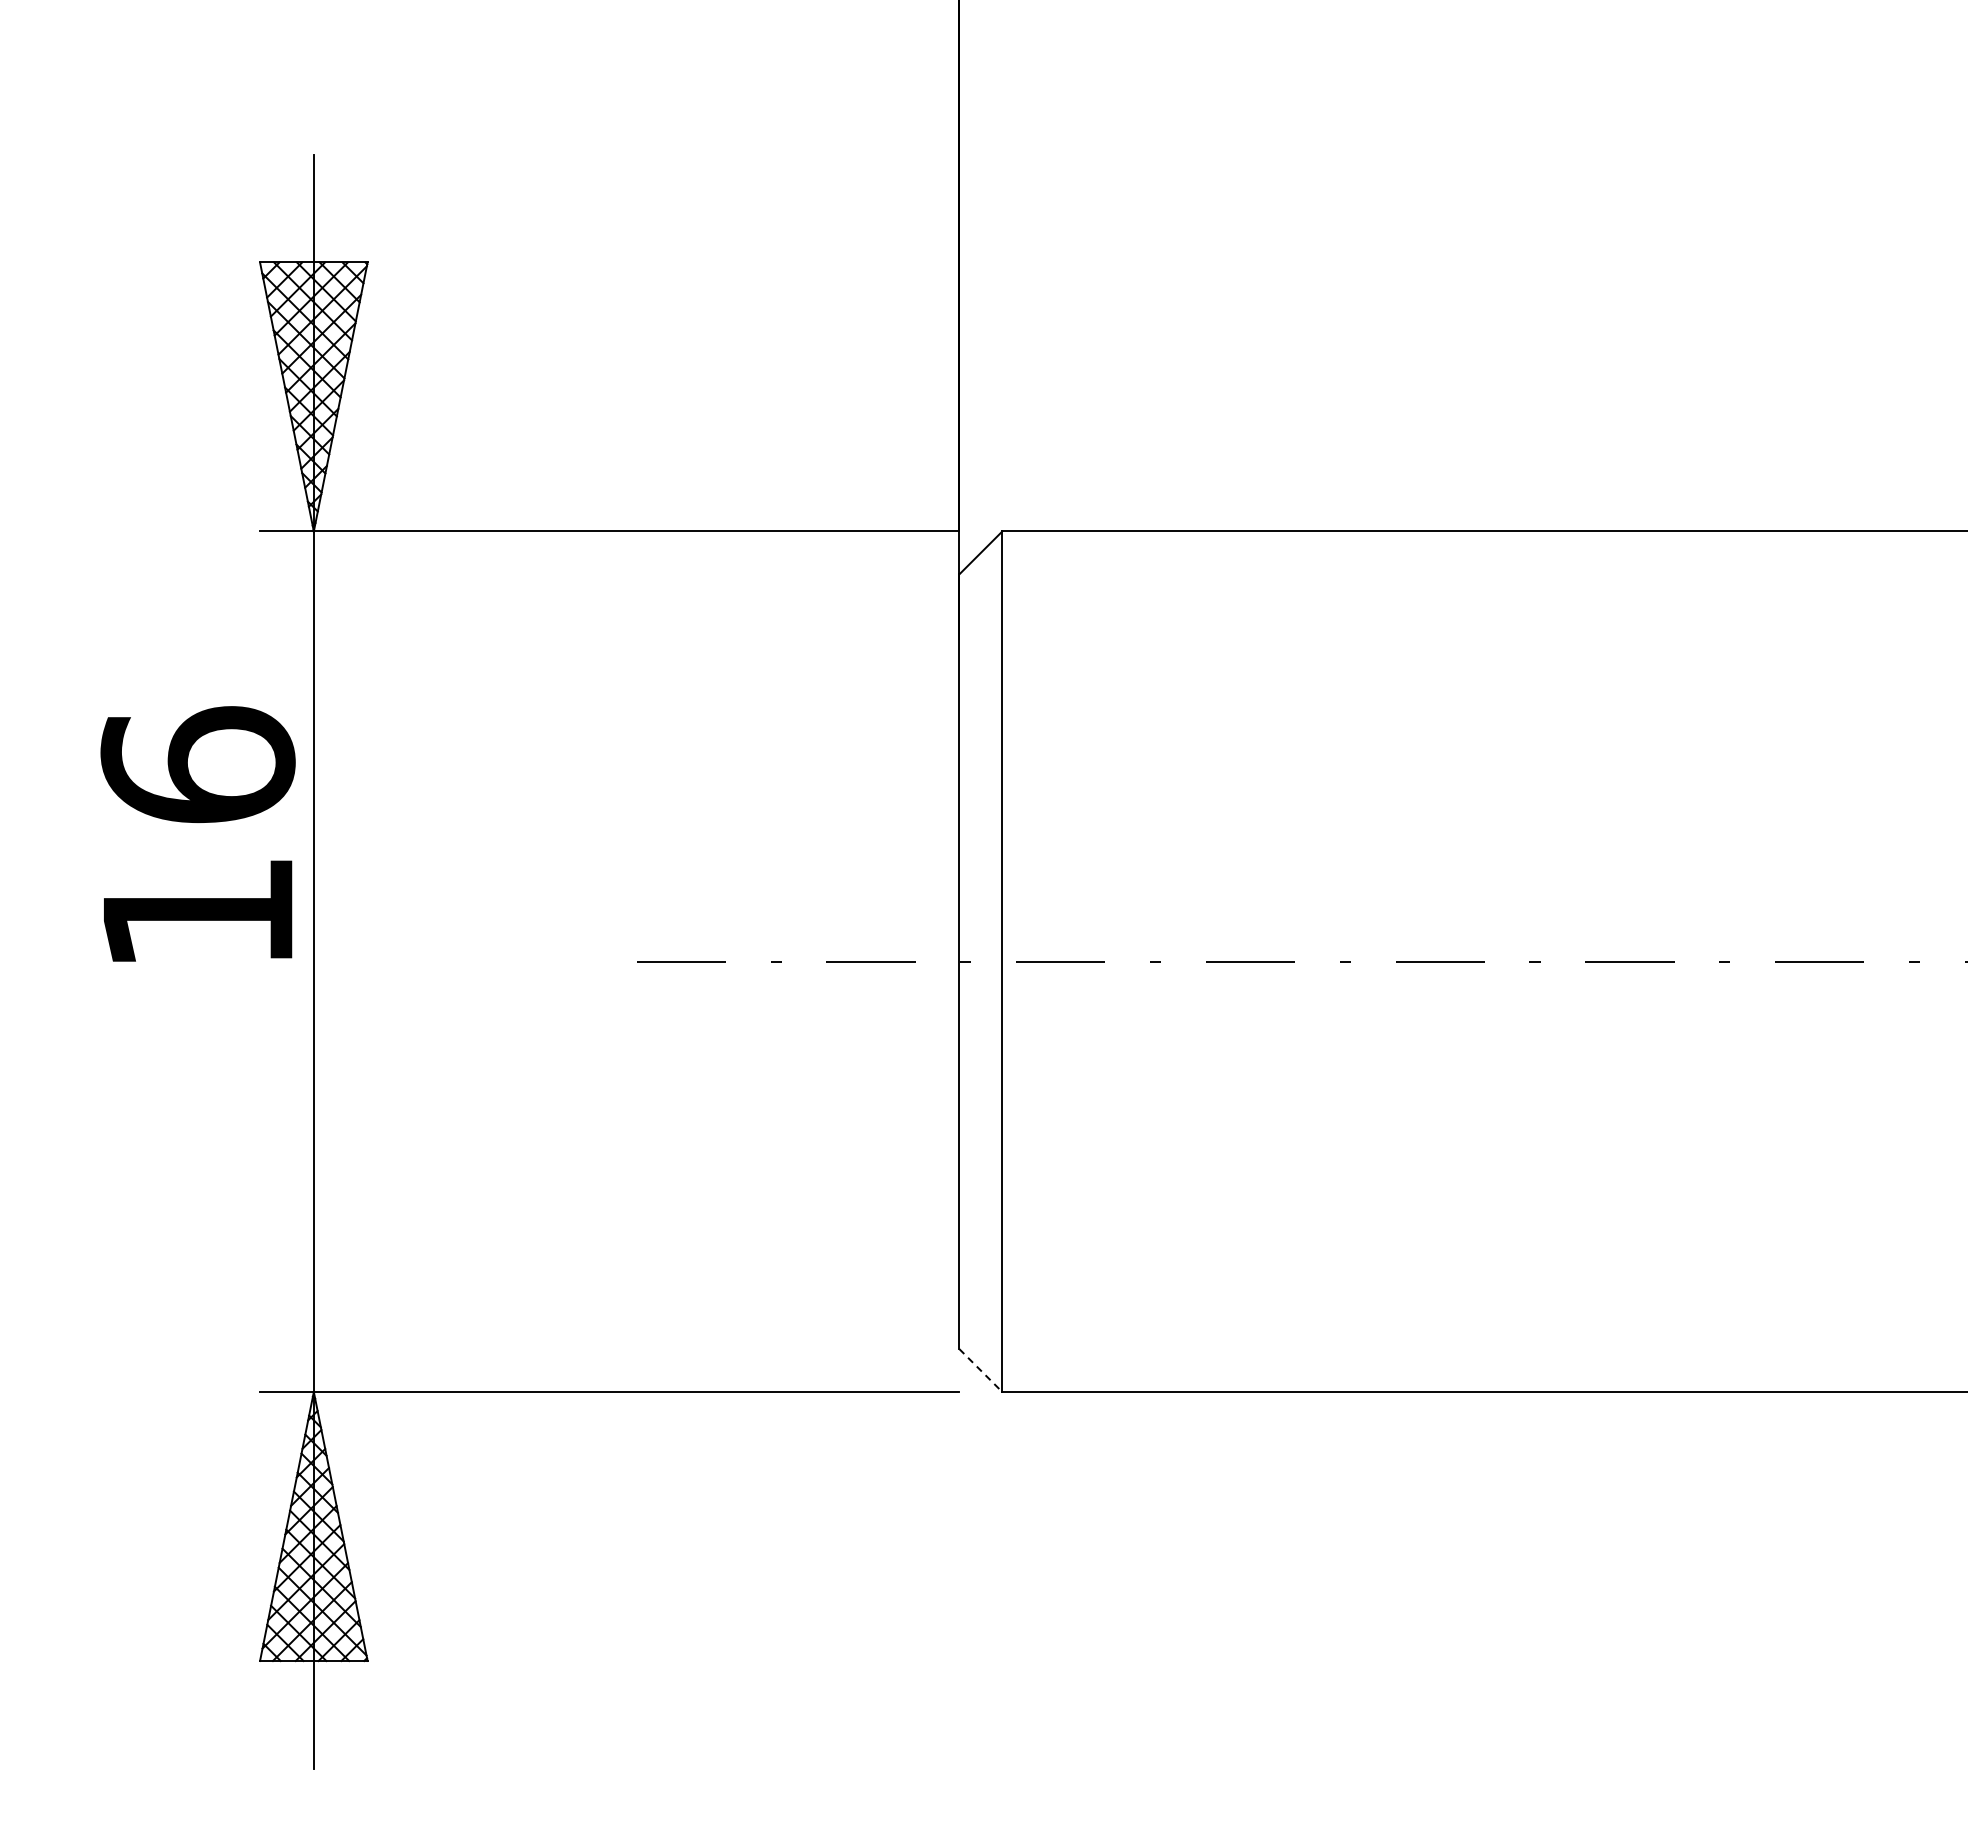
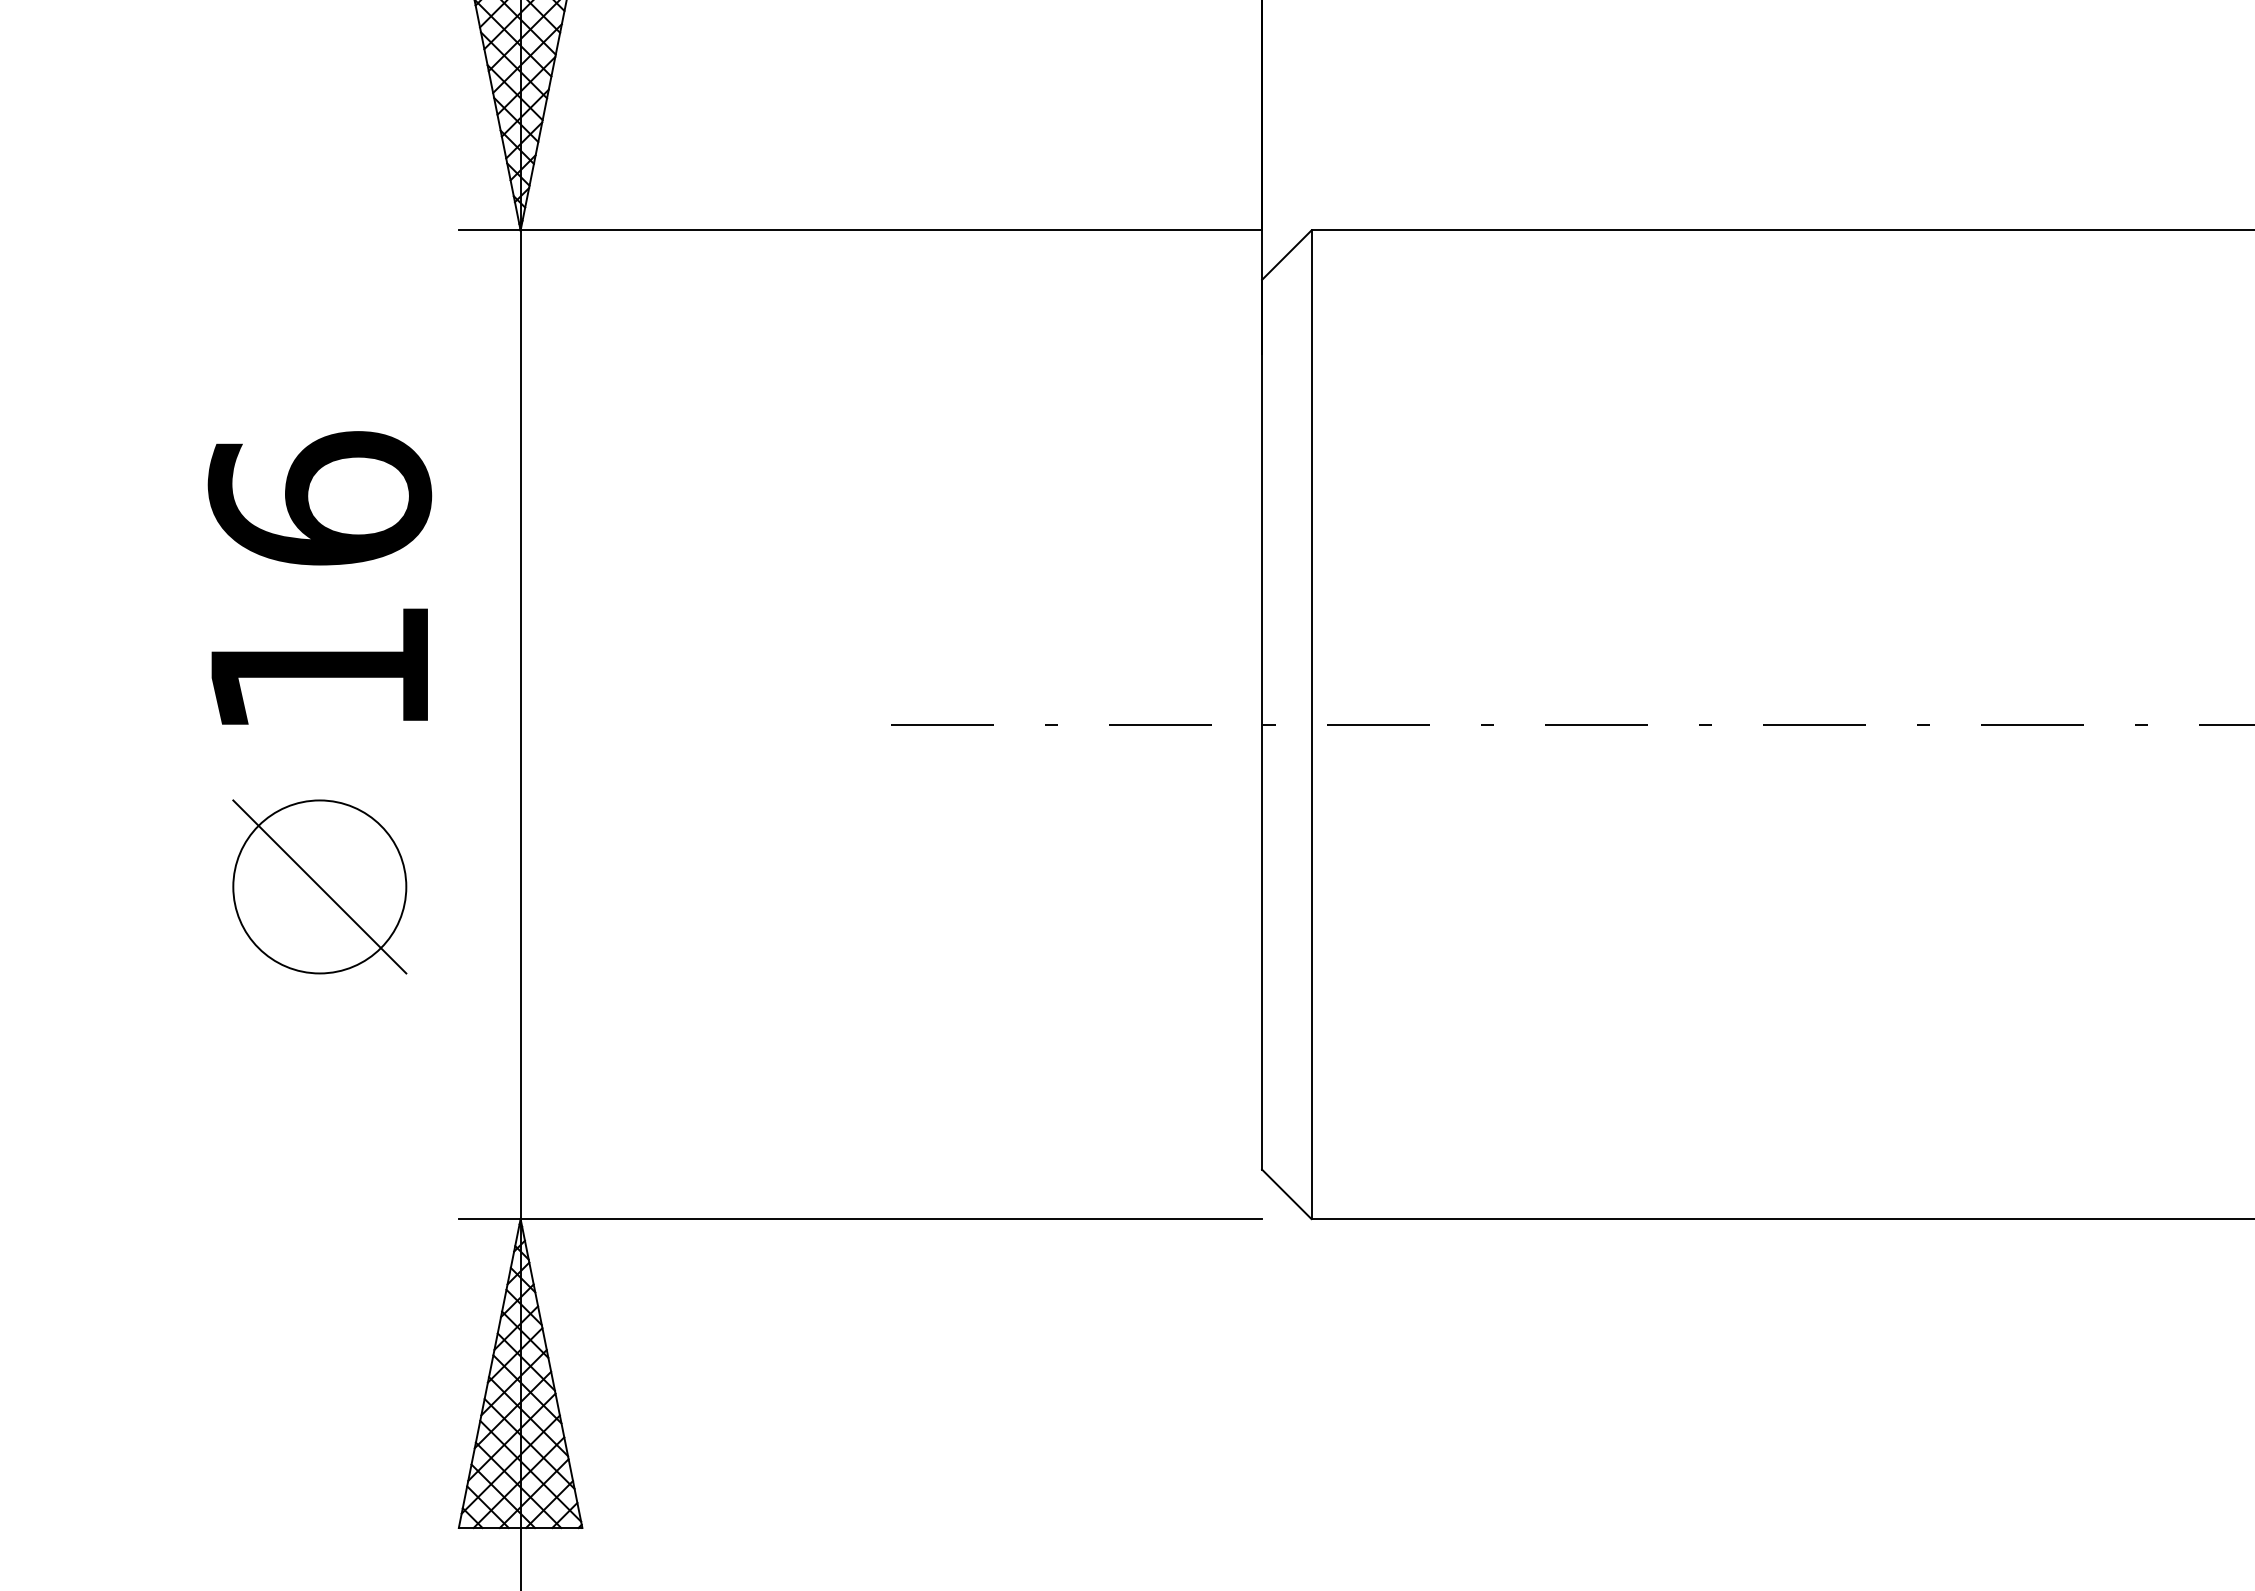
text: (197, 833) -> (319, 577), moved
part: (138, 1102) -> (319, 886), added
line: (981, 1370) -> (1287, 1194), dashed -> solid

